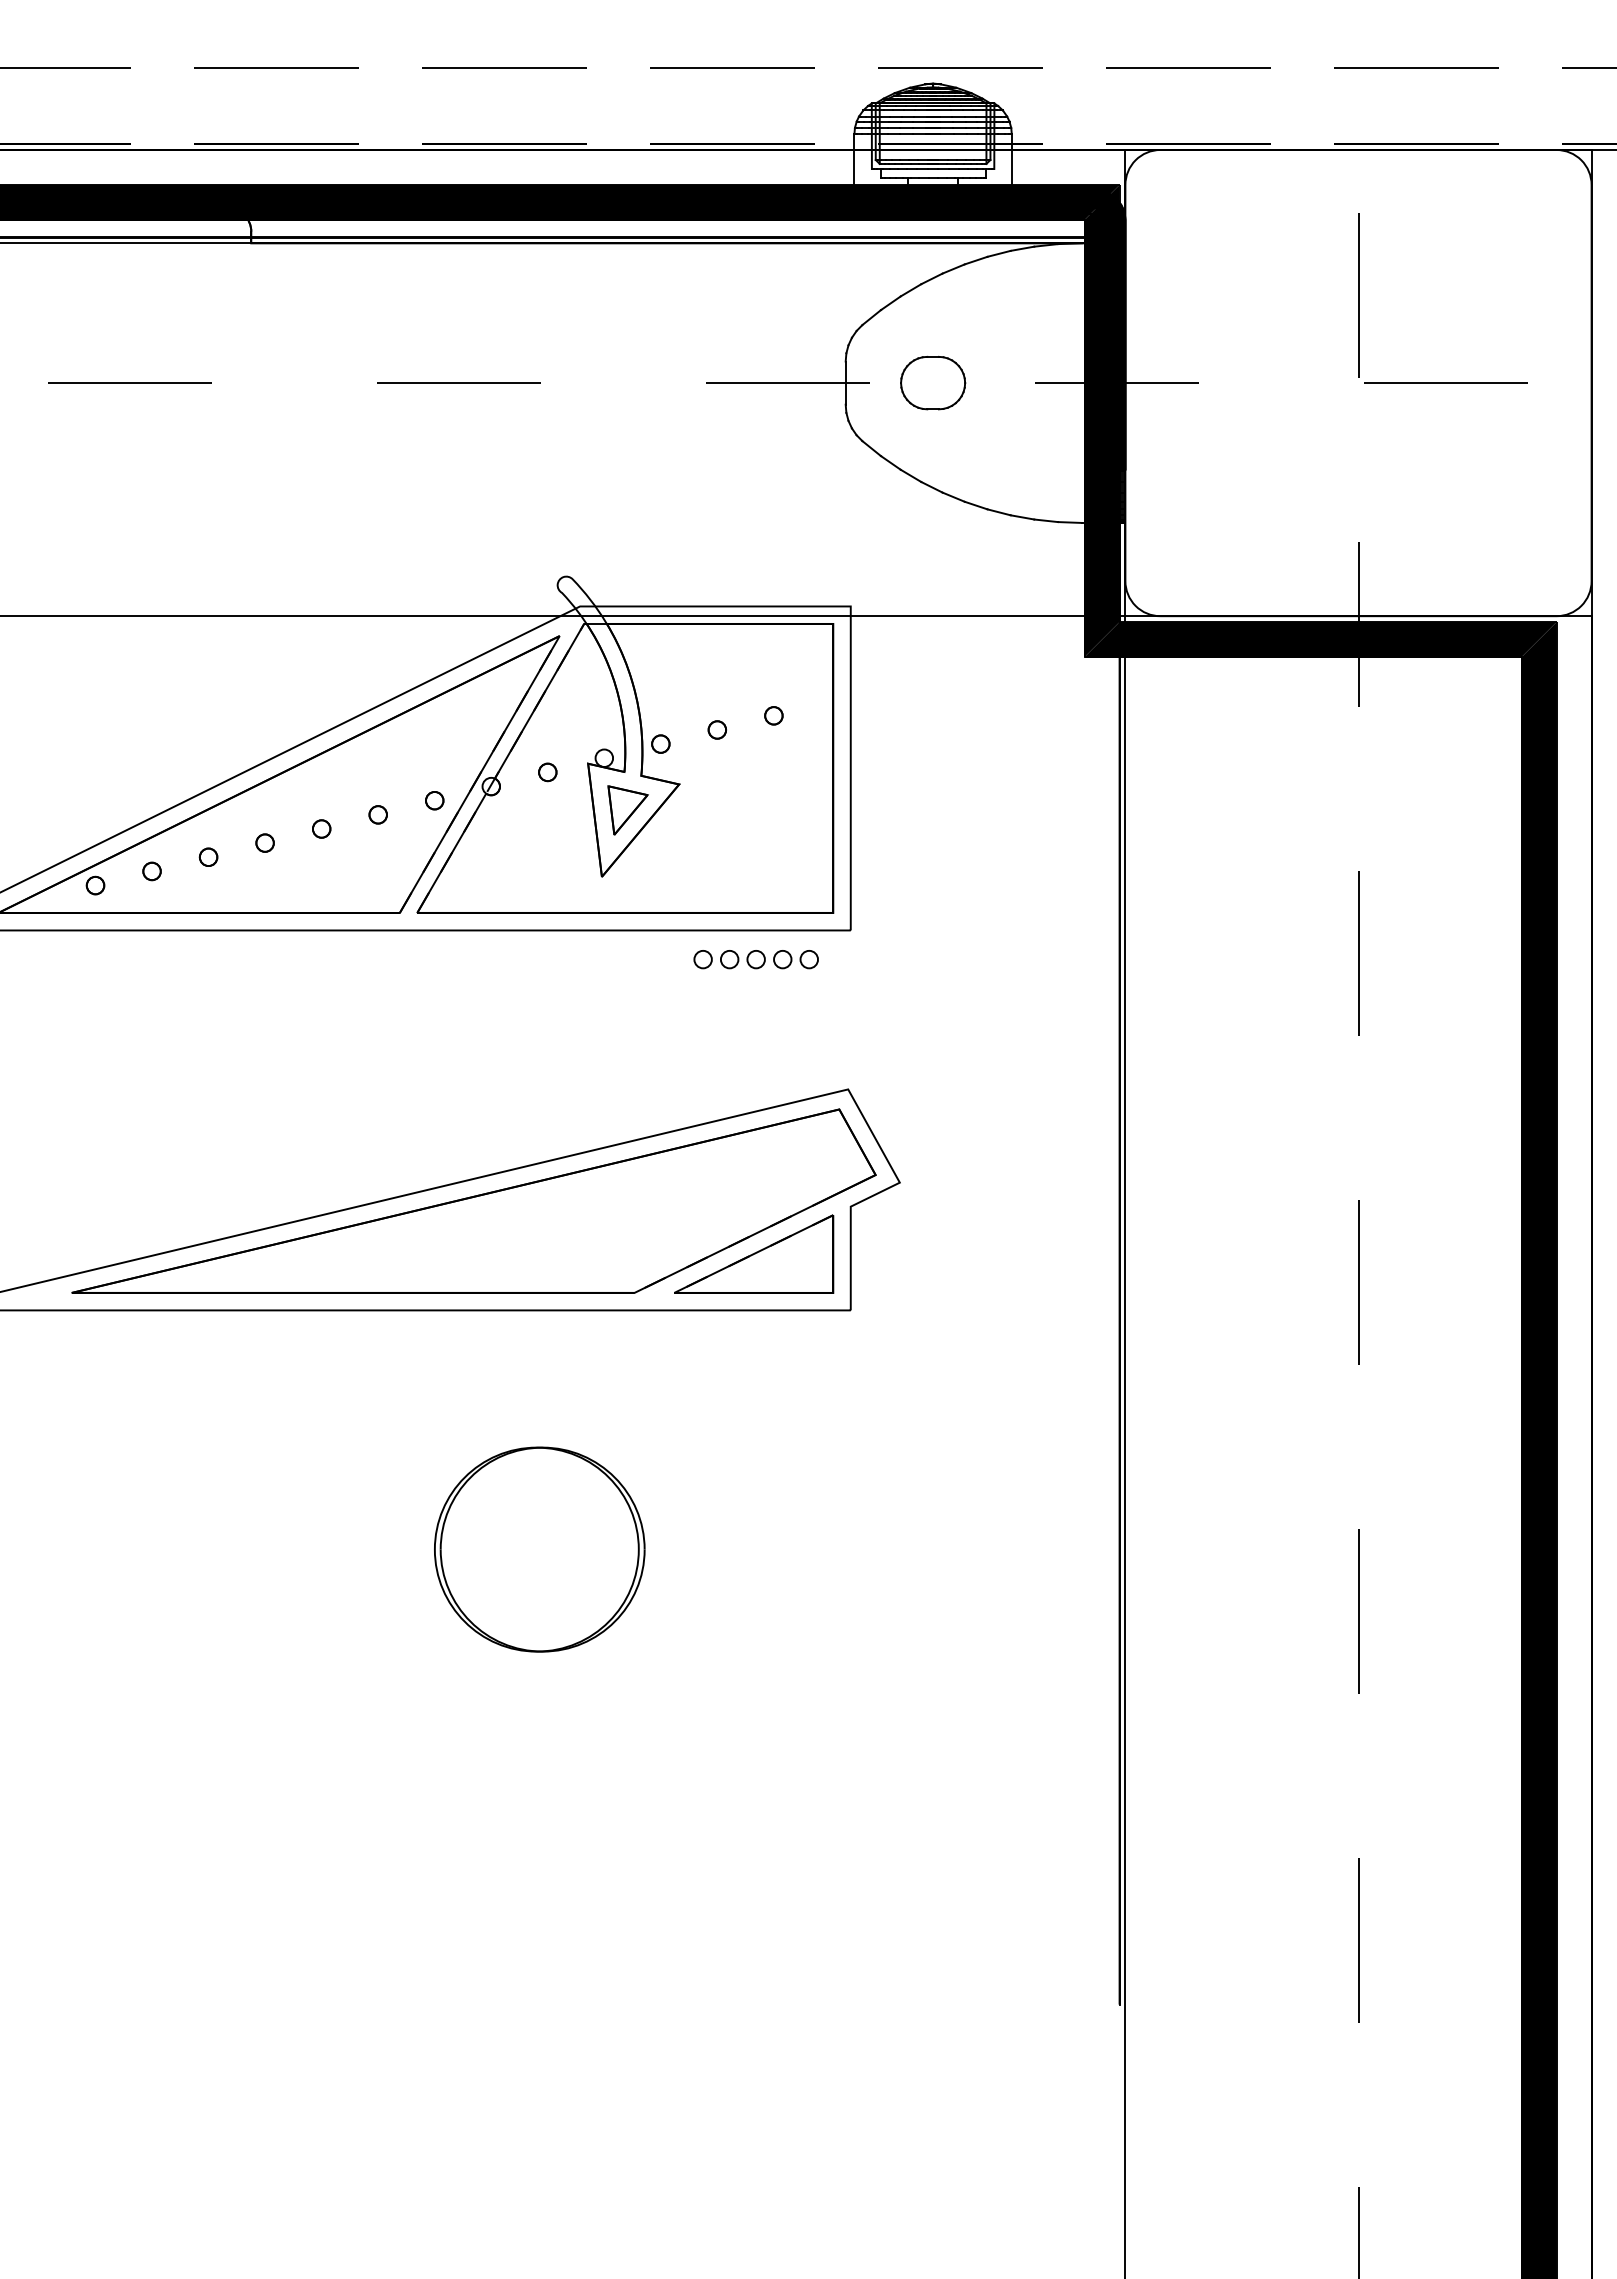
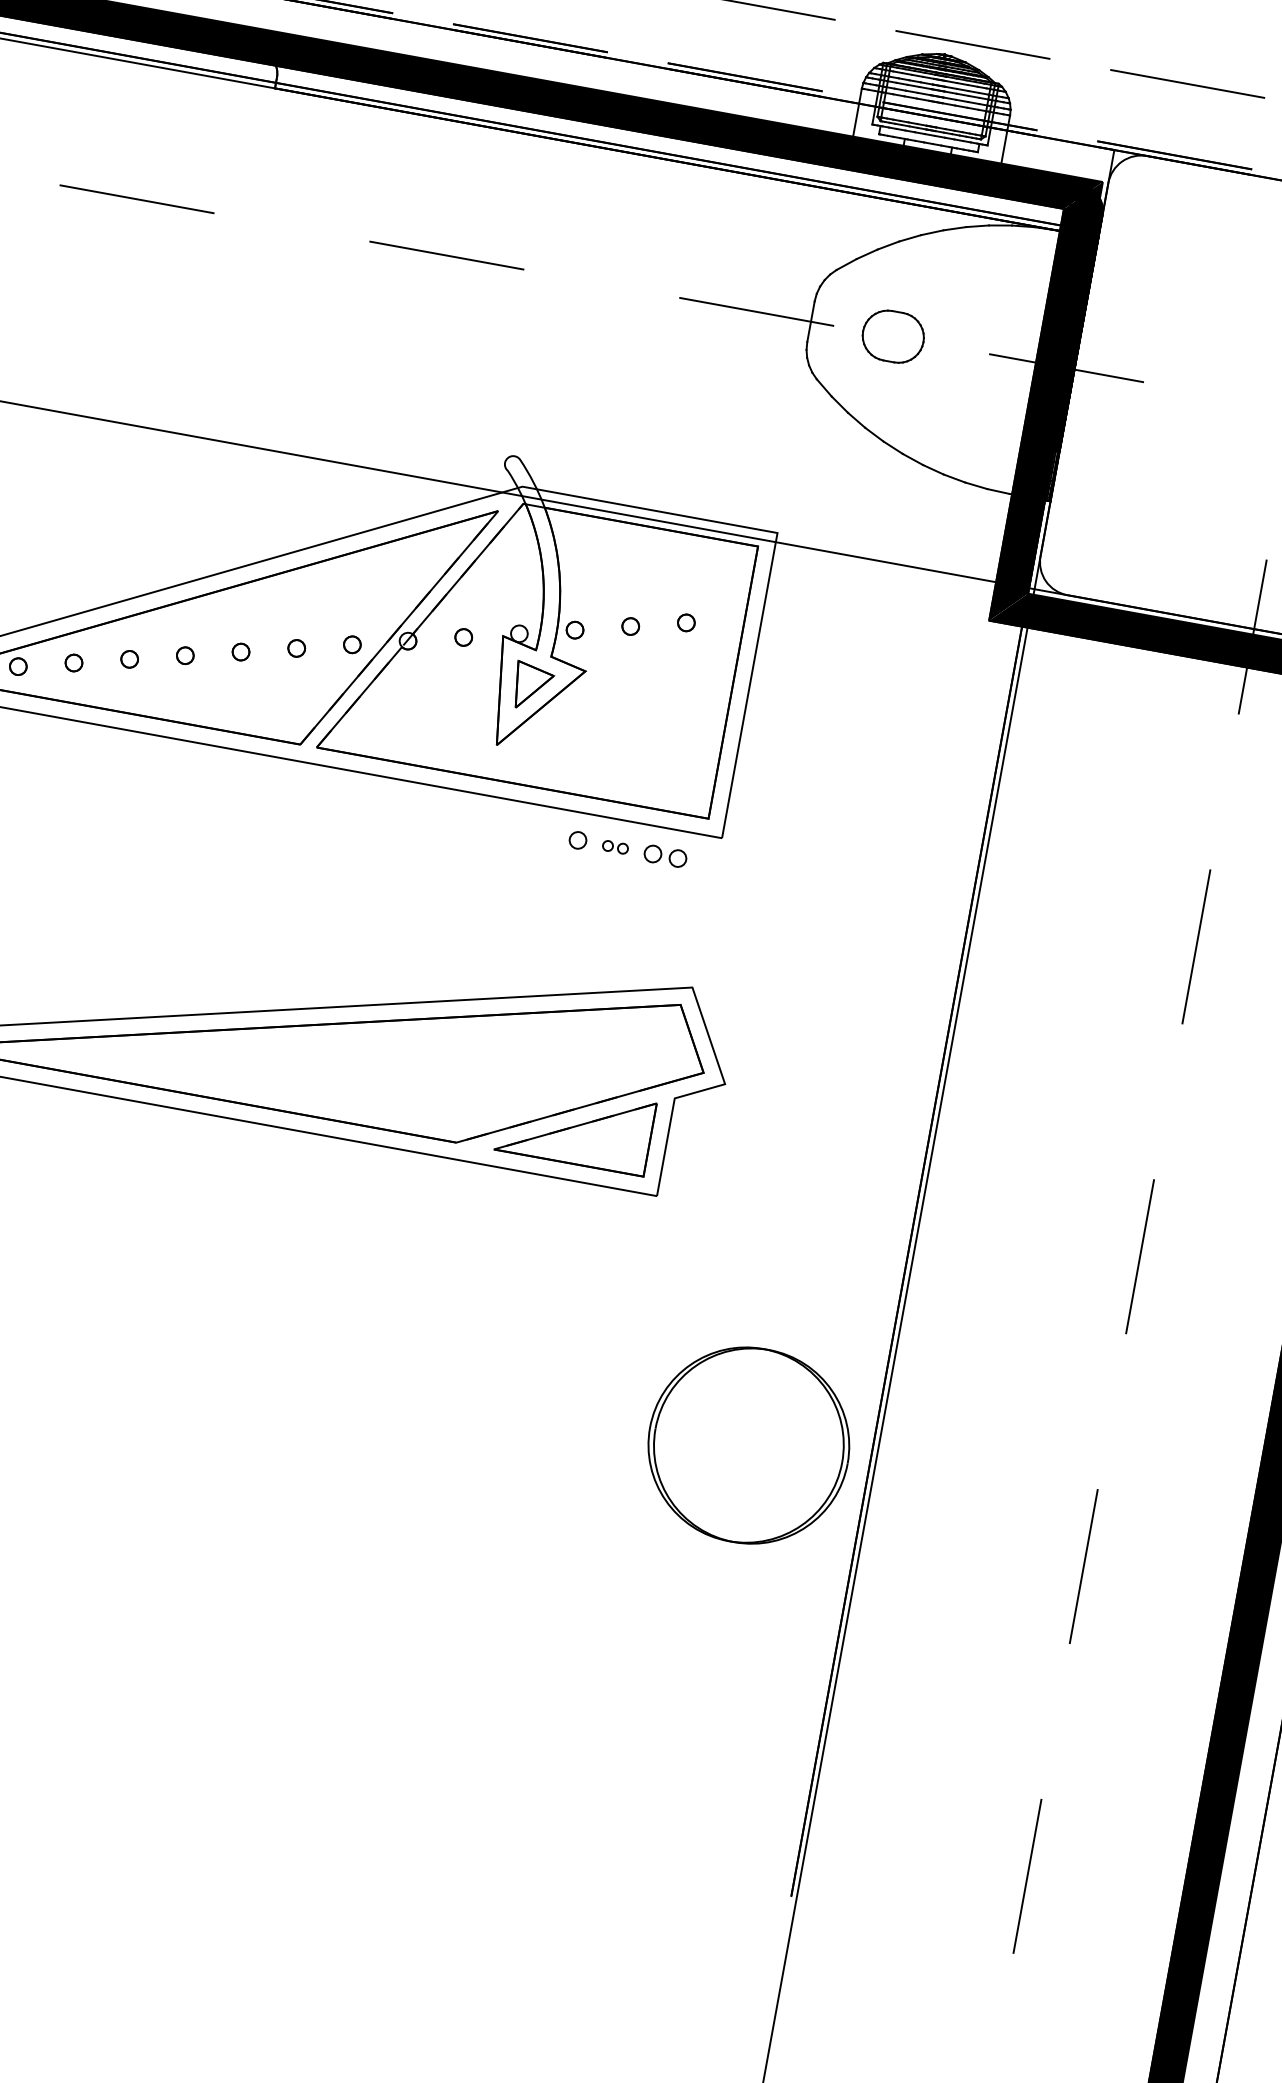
part: (742, 959) -> (615, 847), size x0.6
part: (539, 1549) -> (748, 1445), moved

